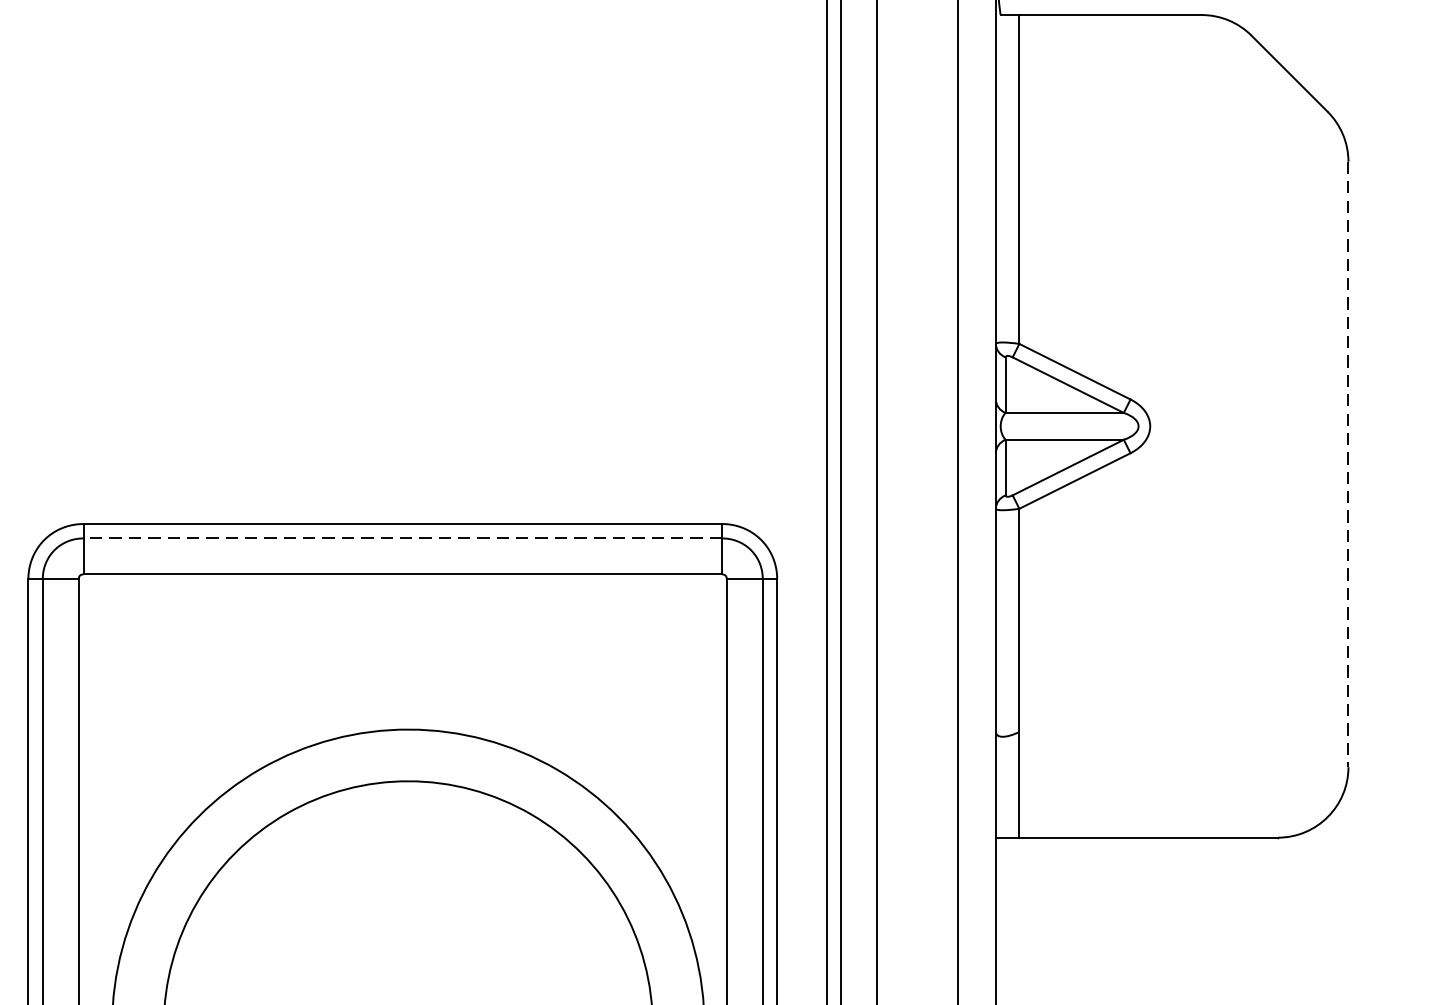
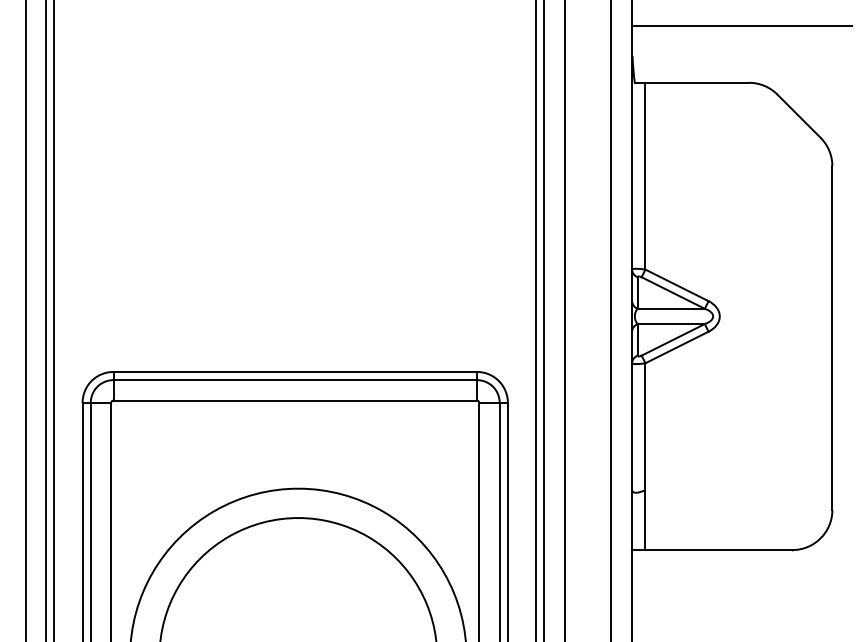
line: (1348, 465) -> (832, 338), dashed -> solid
line: (401, 539) -> (294, 380), dashed -> solid

